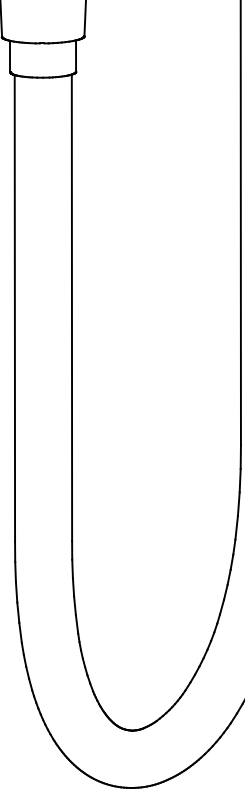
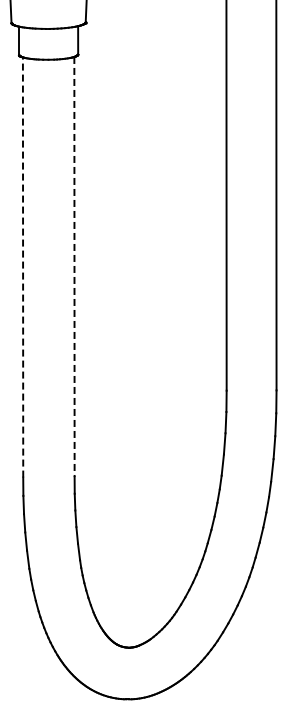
line: (15, 307) -> (23, 266), solid -> dashed
line: (71, 308) -> (74, 267), solid -> dashed

